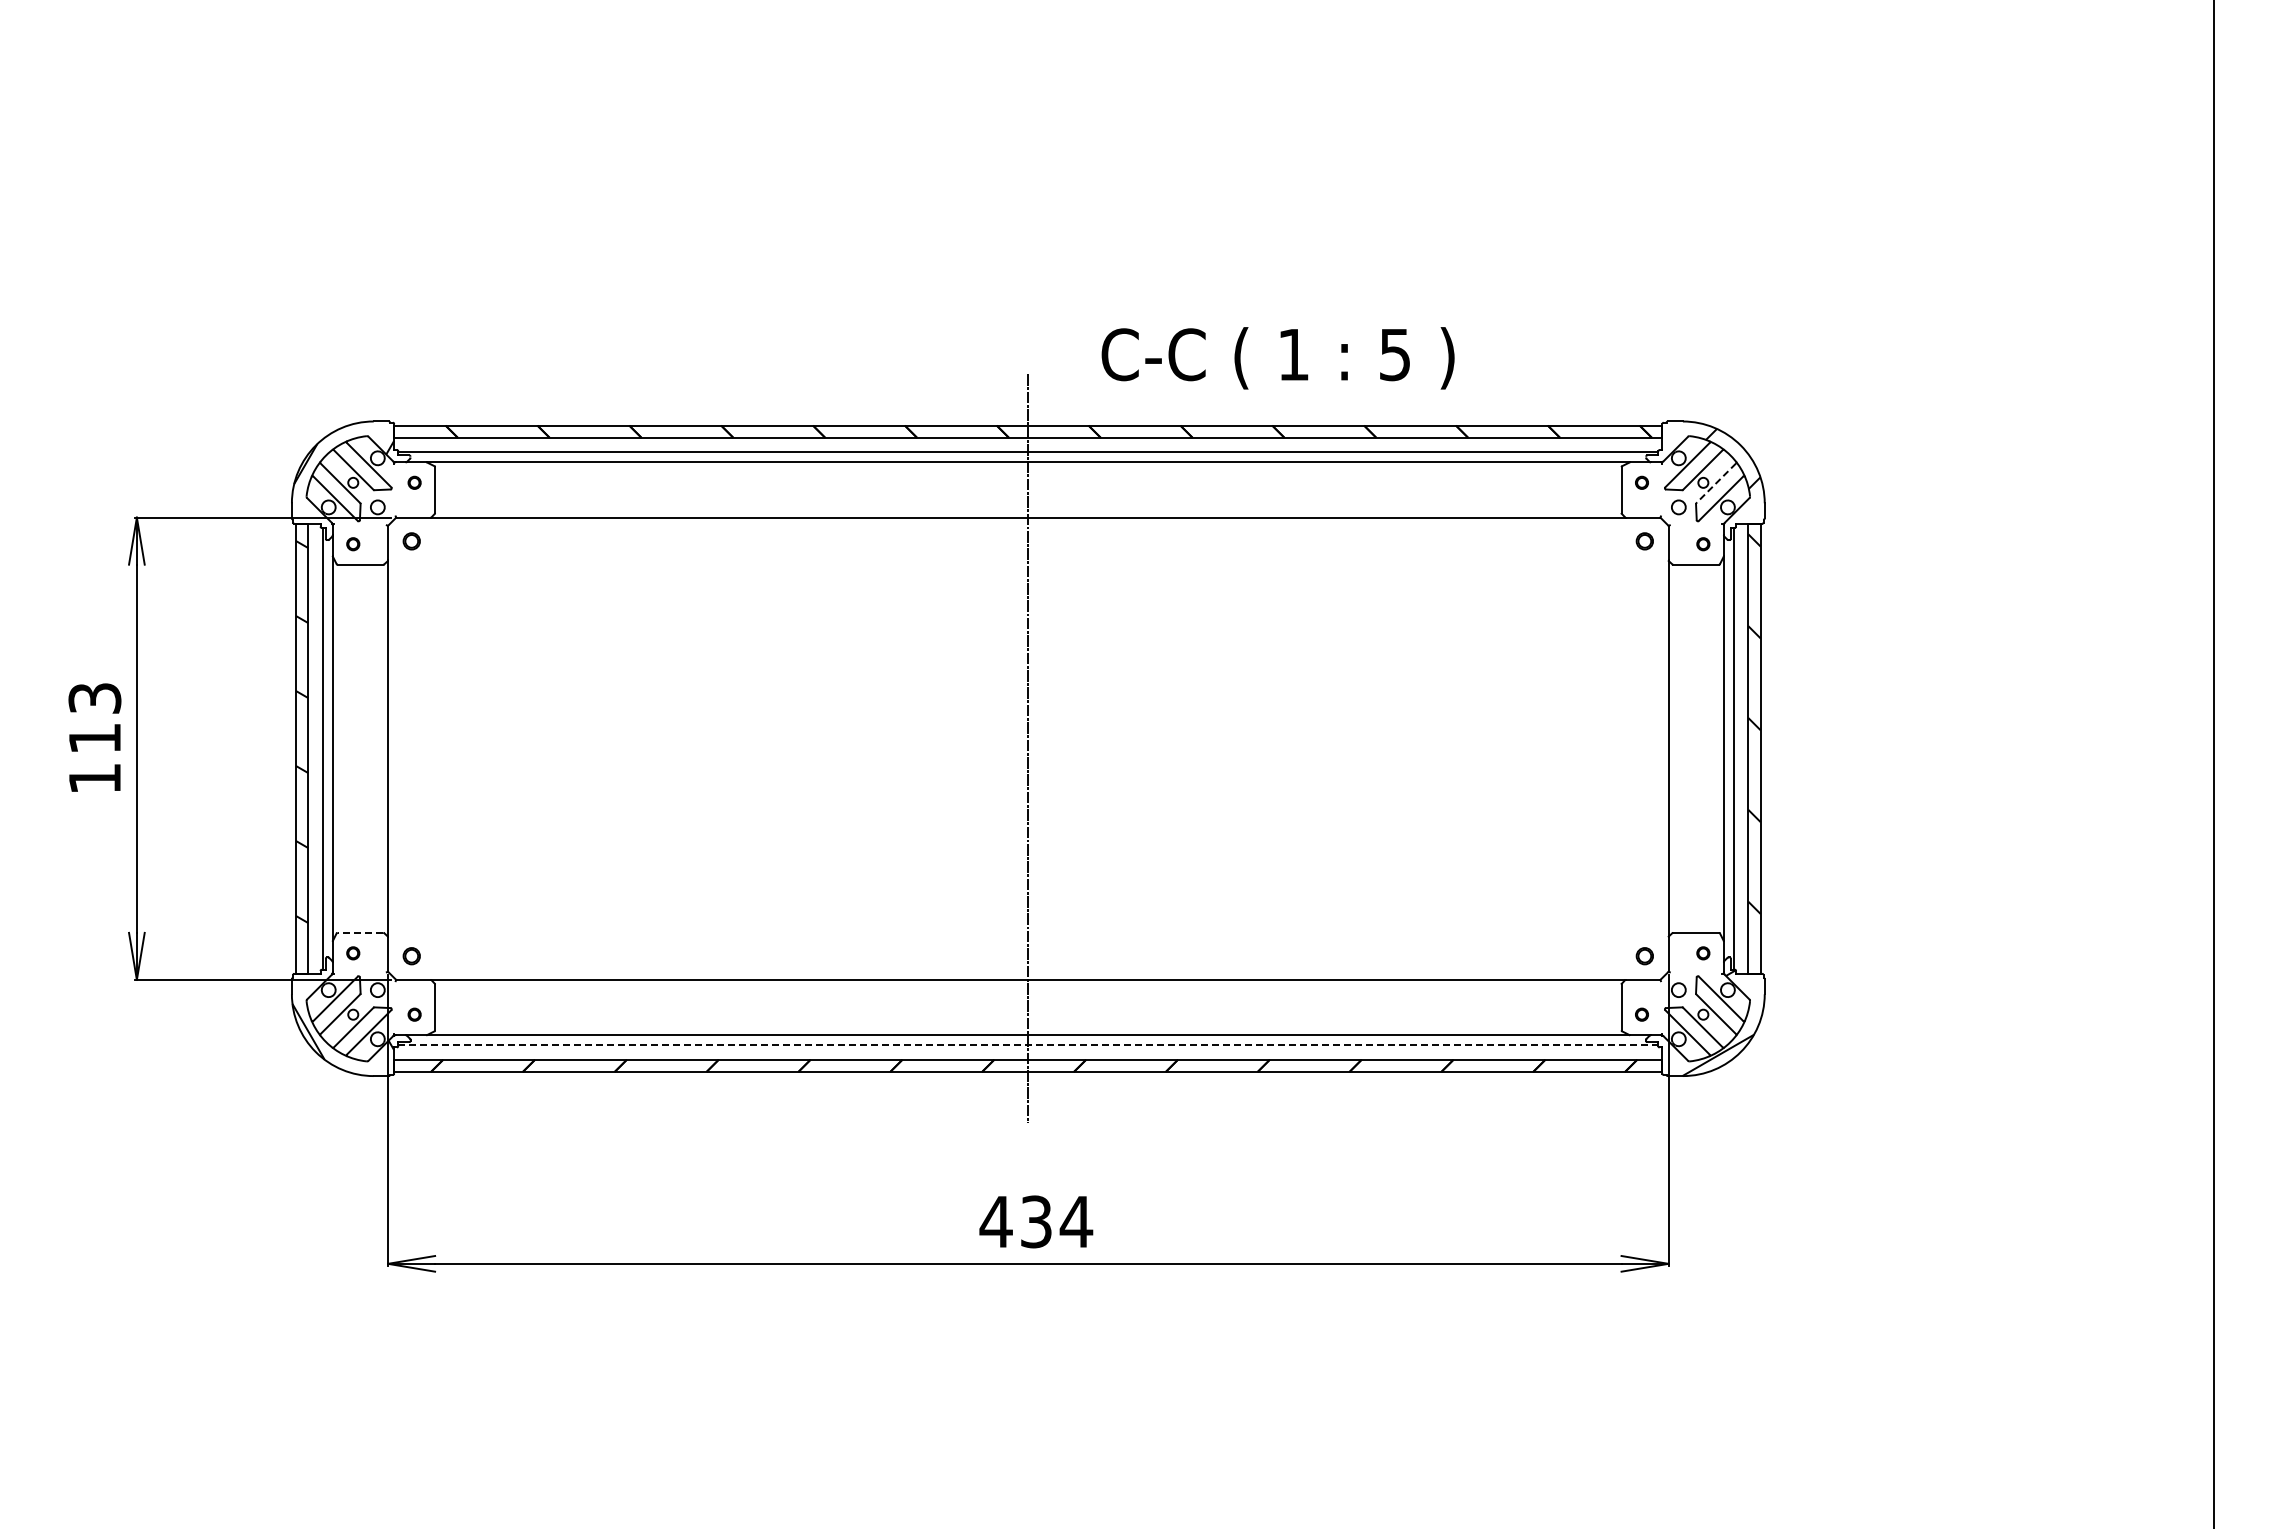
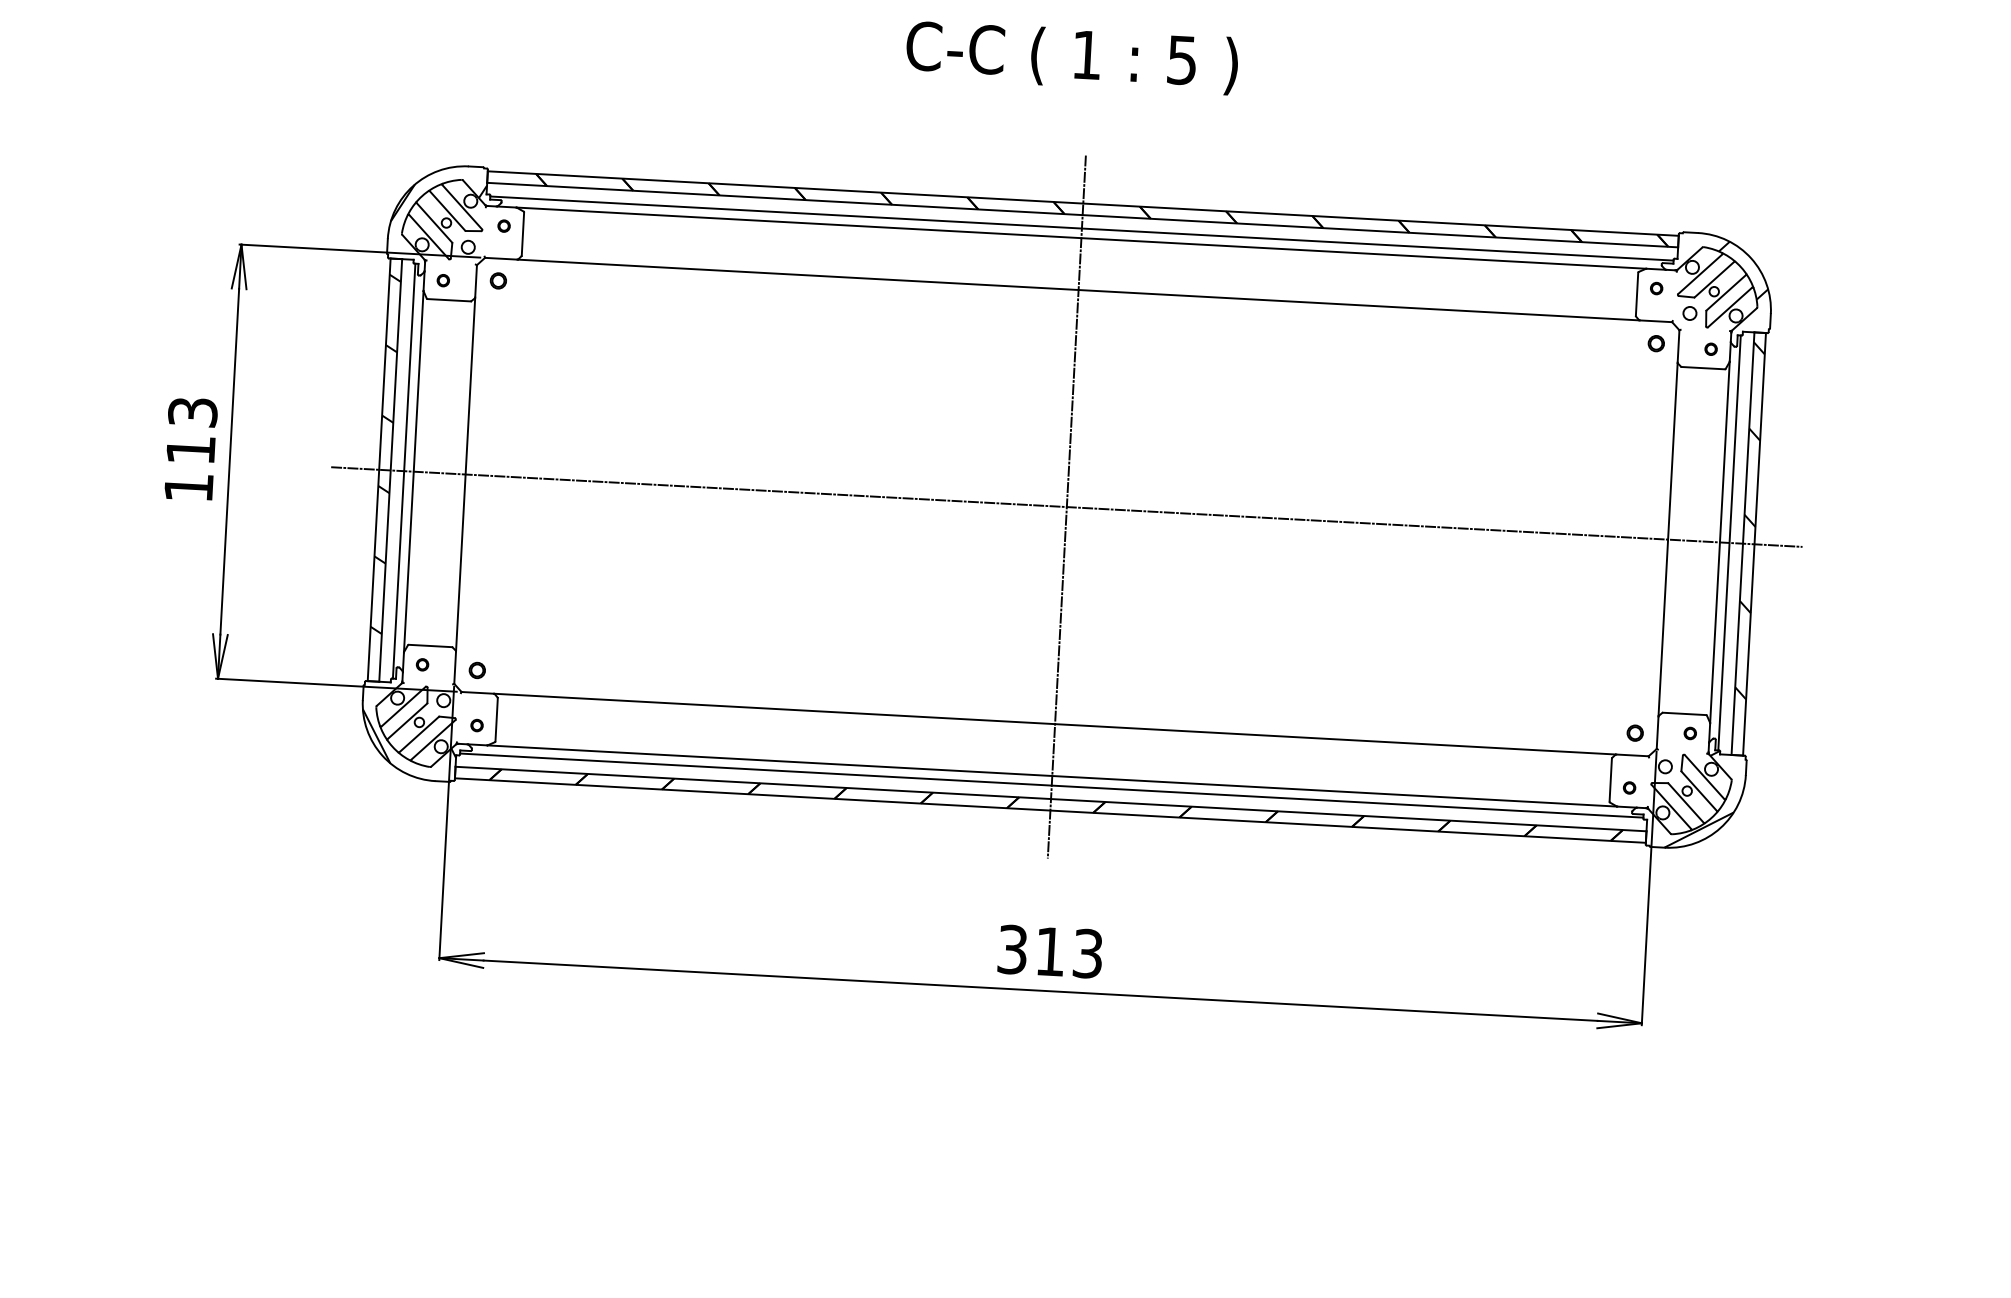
text: (1277, 358) -> (1071, 57), moved
line: (1715, 483) -> (1725, 292), dashed -> solid
line: (1027, 748) -> (1066, 506), added
line: (360, 932) -> (430, 645), dashed -> solid
line: (1028, 1045) -> (1051, 785), dashed -> solid
text: (1036, 1221) -> (1050, 951), 434 -> 313

